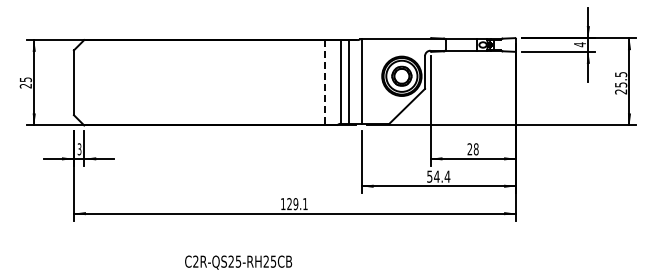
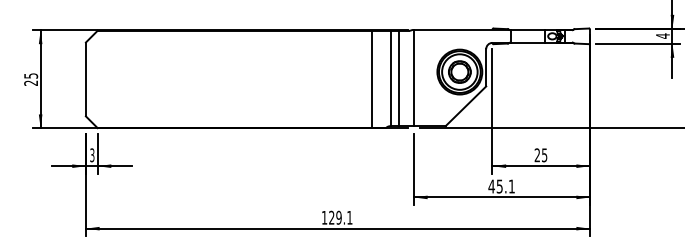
line: (324, 82) -> (371, 79), dashed -> solid
text: (475, 149) -> (543, 155), 28 -> 25
text: (438, 176) -> (501, 186), 54.4 -> 45.1

